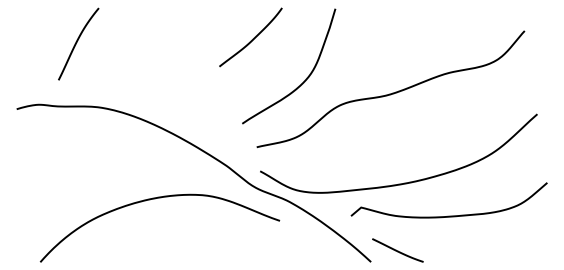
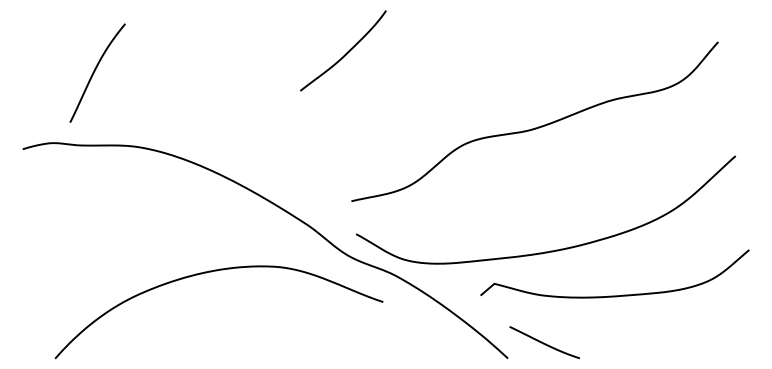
curve: (77, 42) -> (95, 71), moved
curve: (306, 78) -> (419, 106), removed

